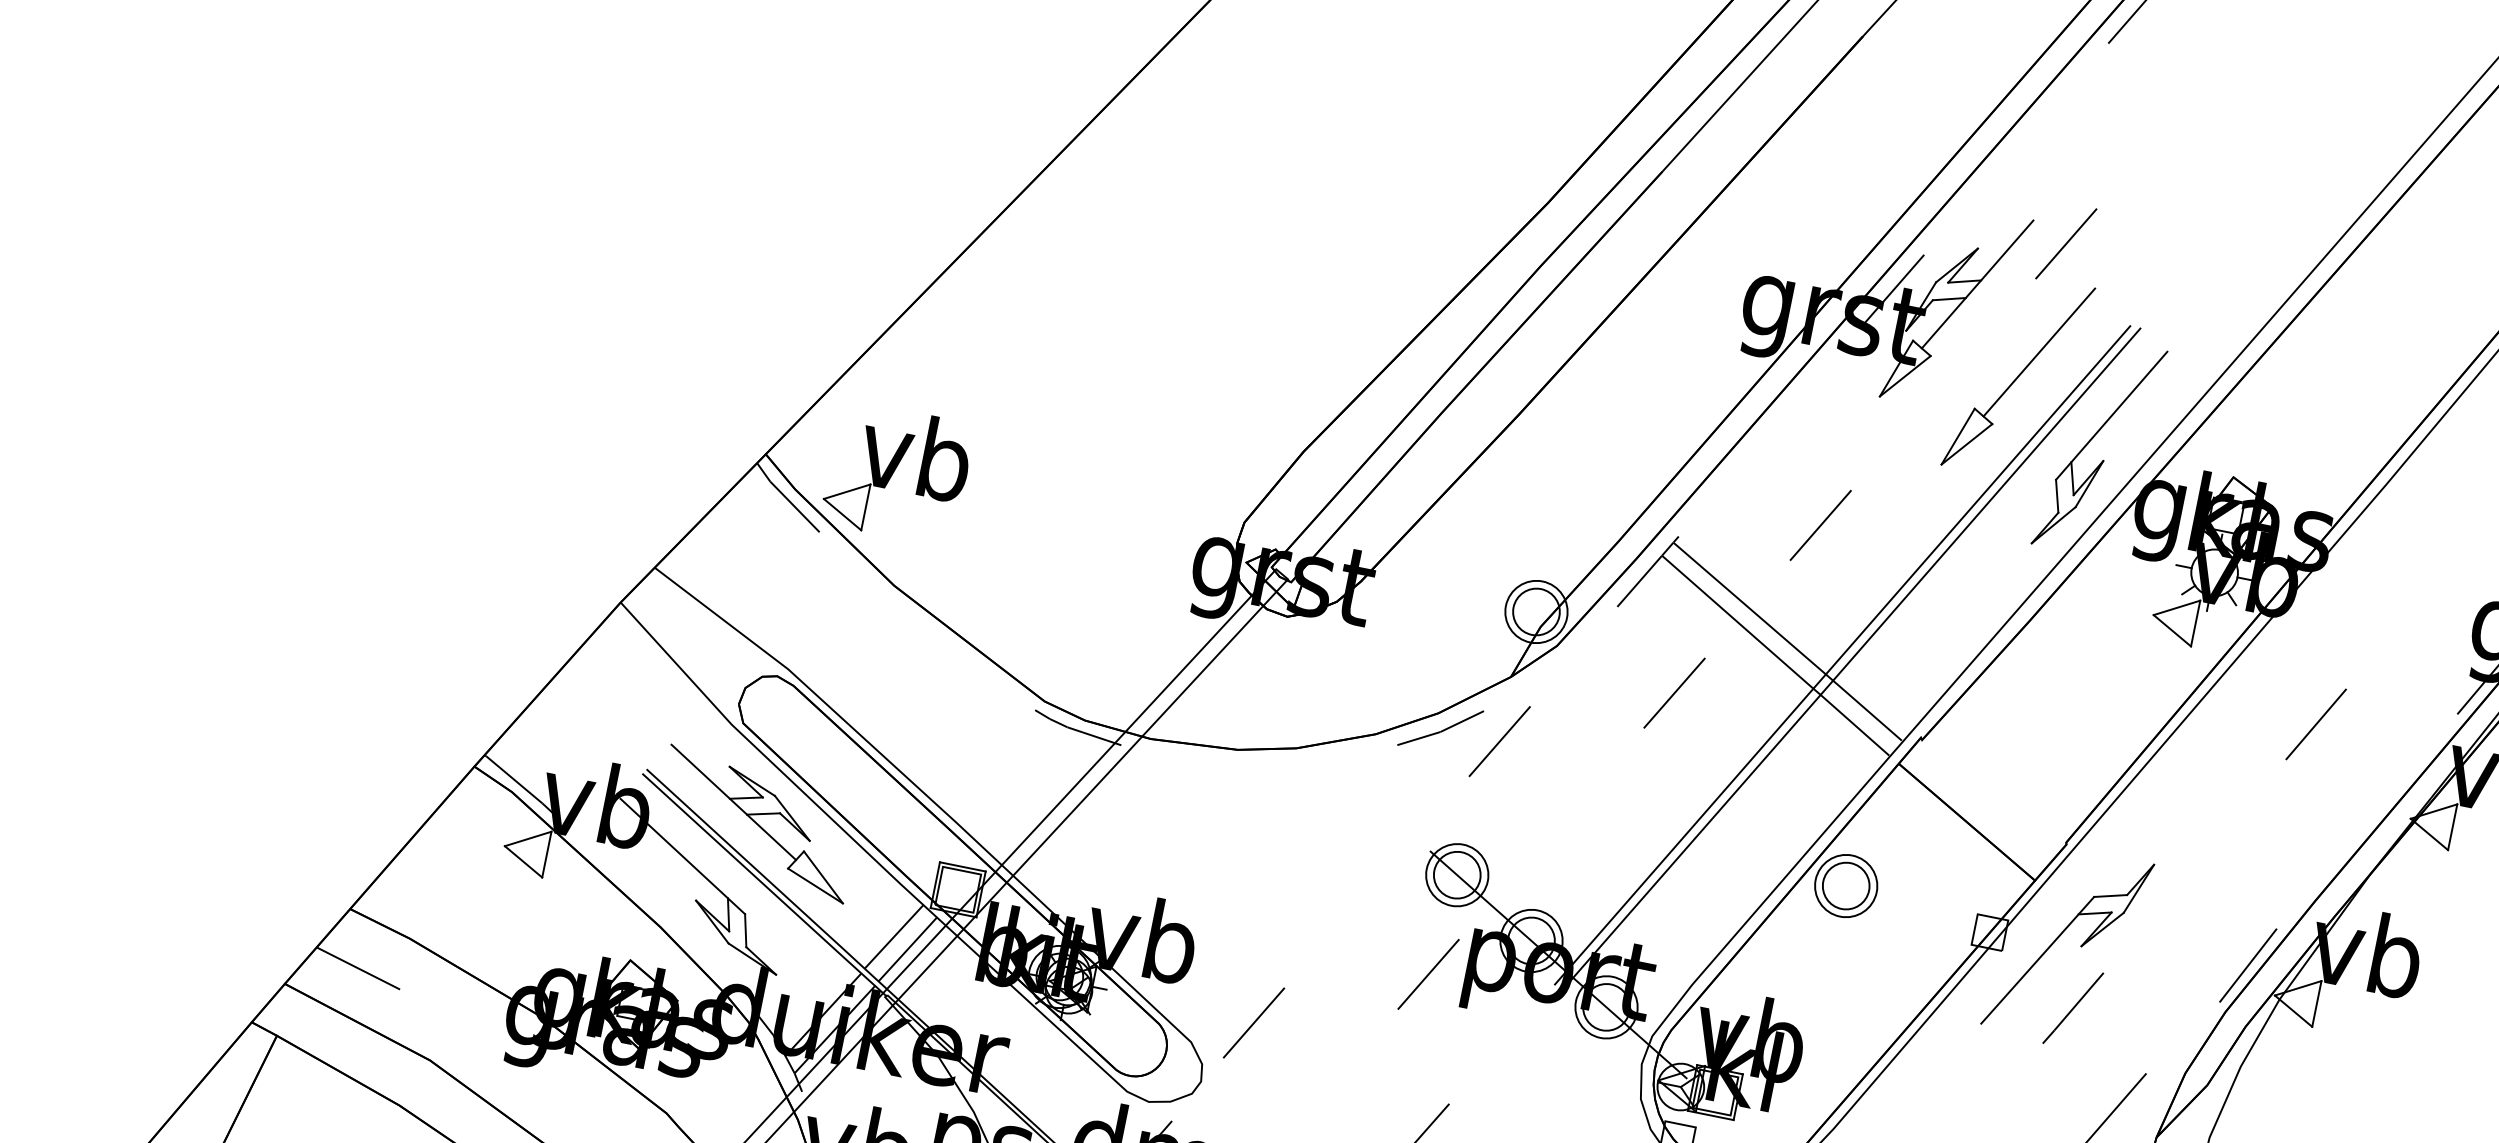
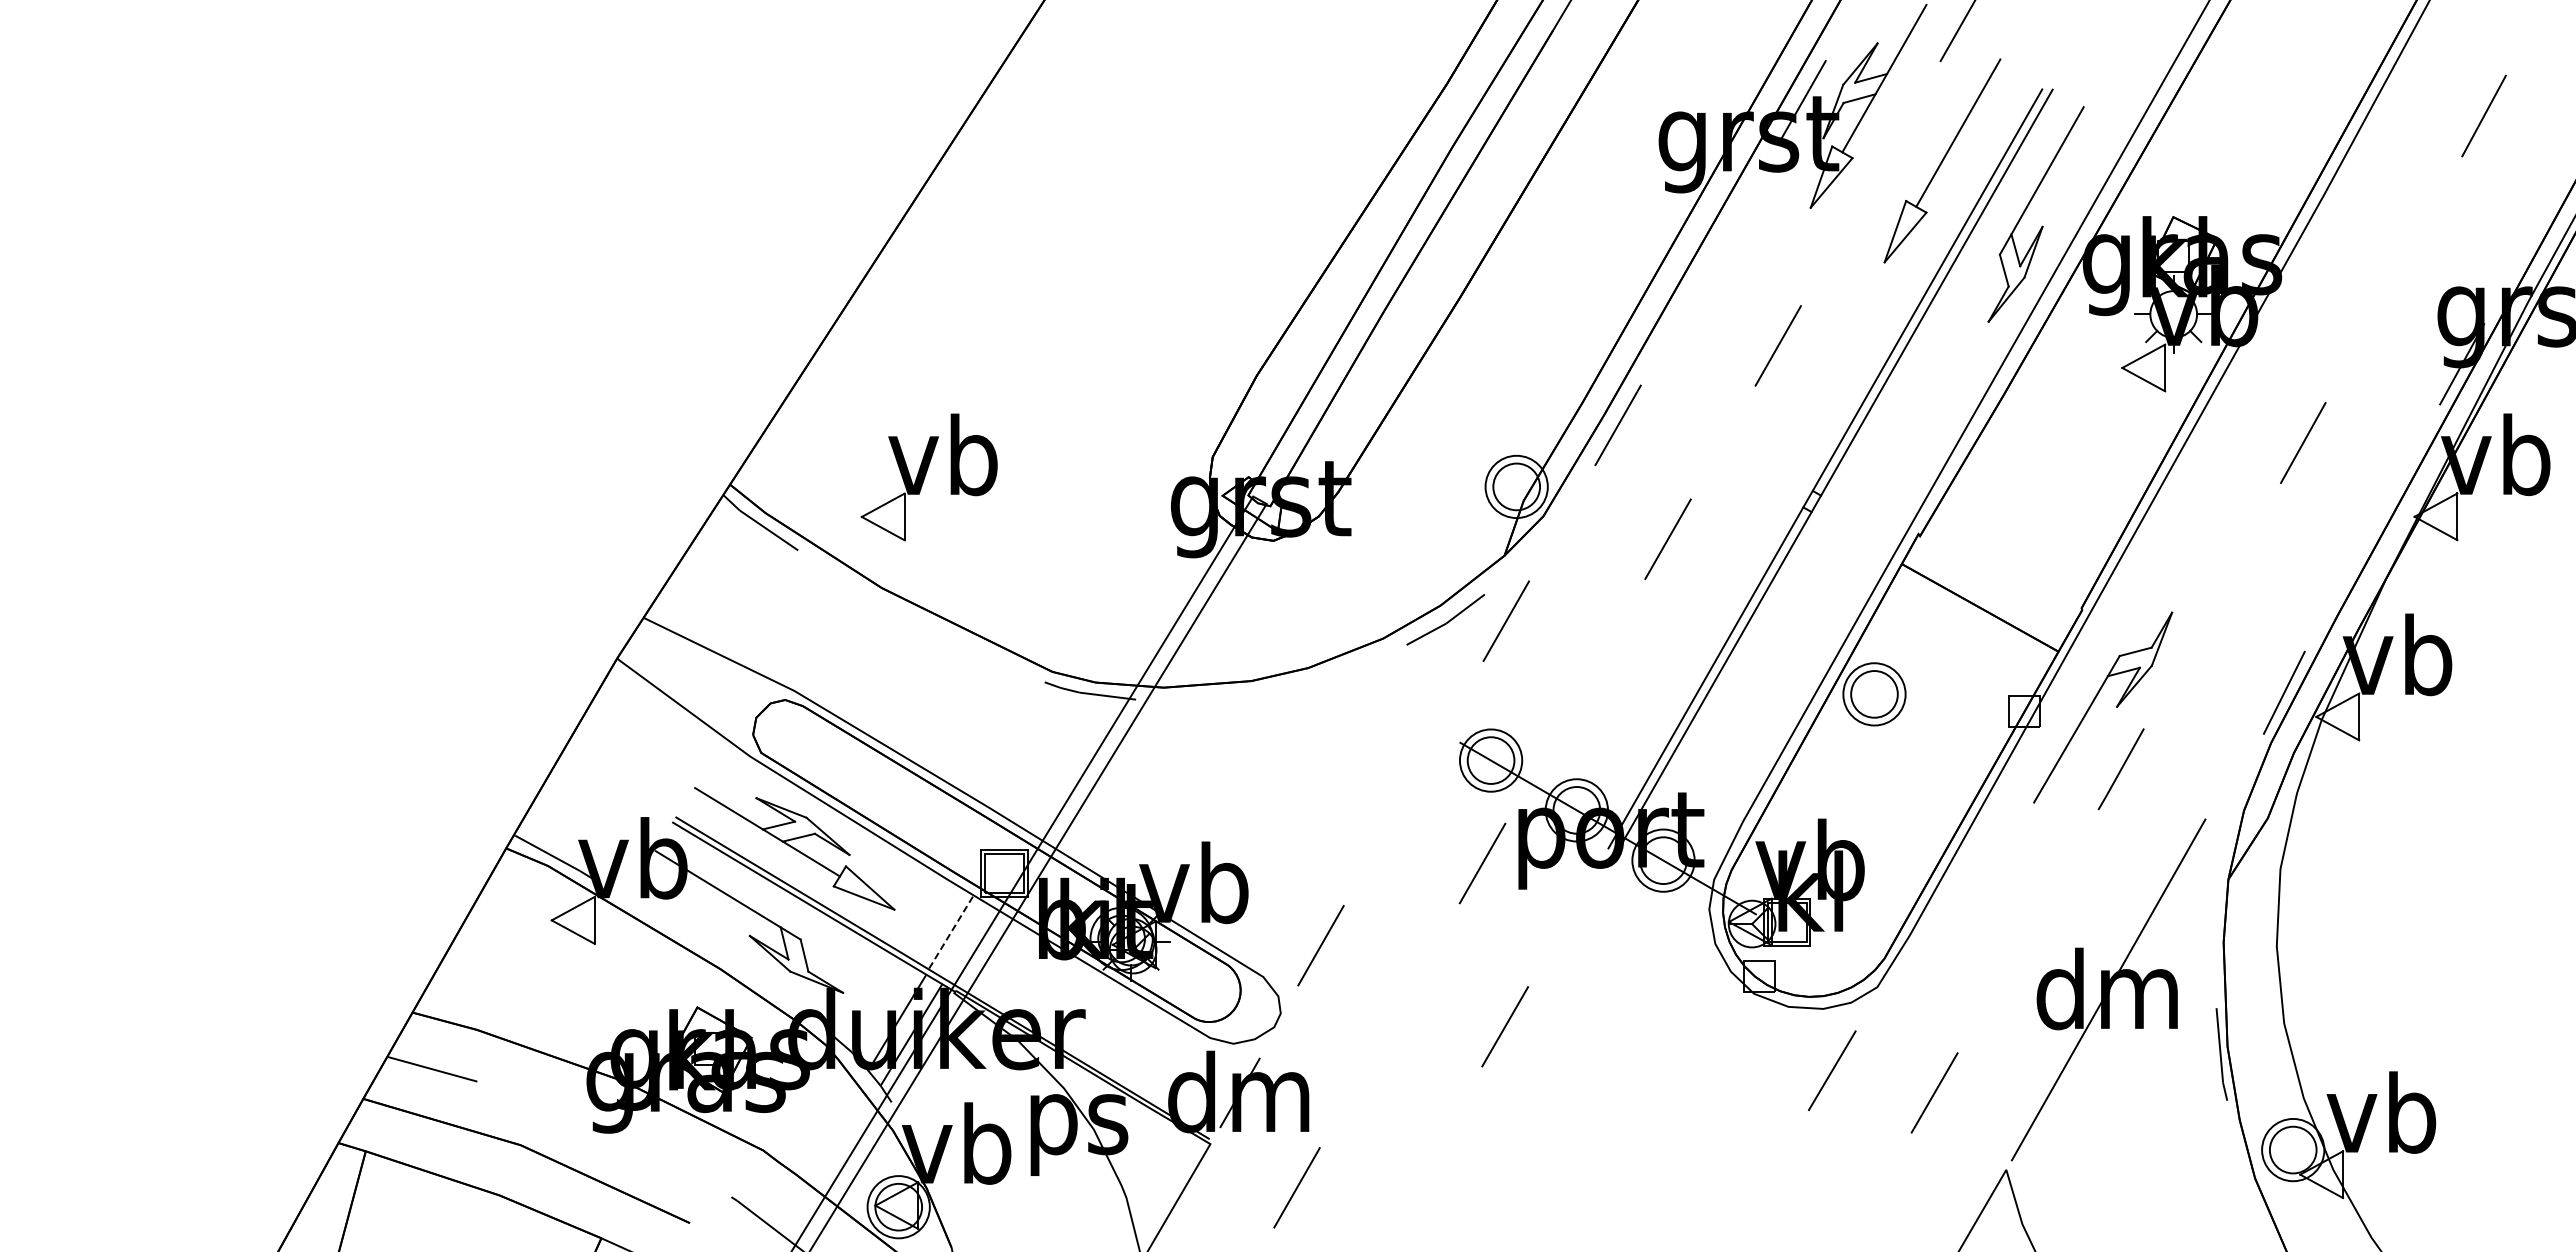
part: (897, 473) -> (928, 477), moved
line: (1750, 608) -> (1725, 441), removed
line: (1738, 622) -> (1716, 457), removed
line: (1867, 709) -> (1860, 517), removed
line: (1854, 724) -> (1850, 534), removed
line: (894, 936) -> (951, 931), solid -> dashed
line: (908, 949) -> (967, 941), removed

